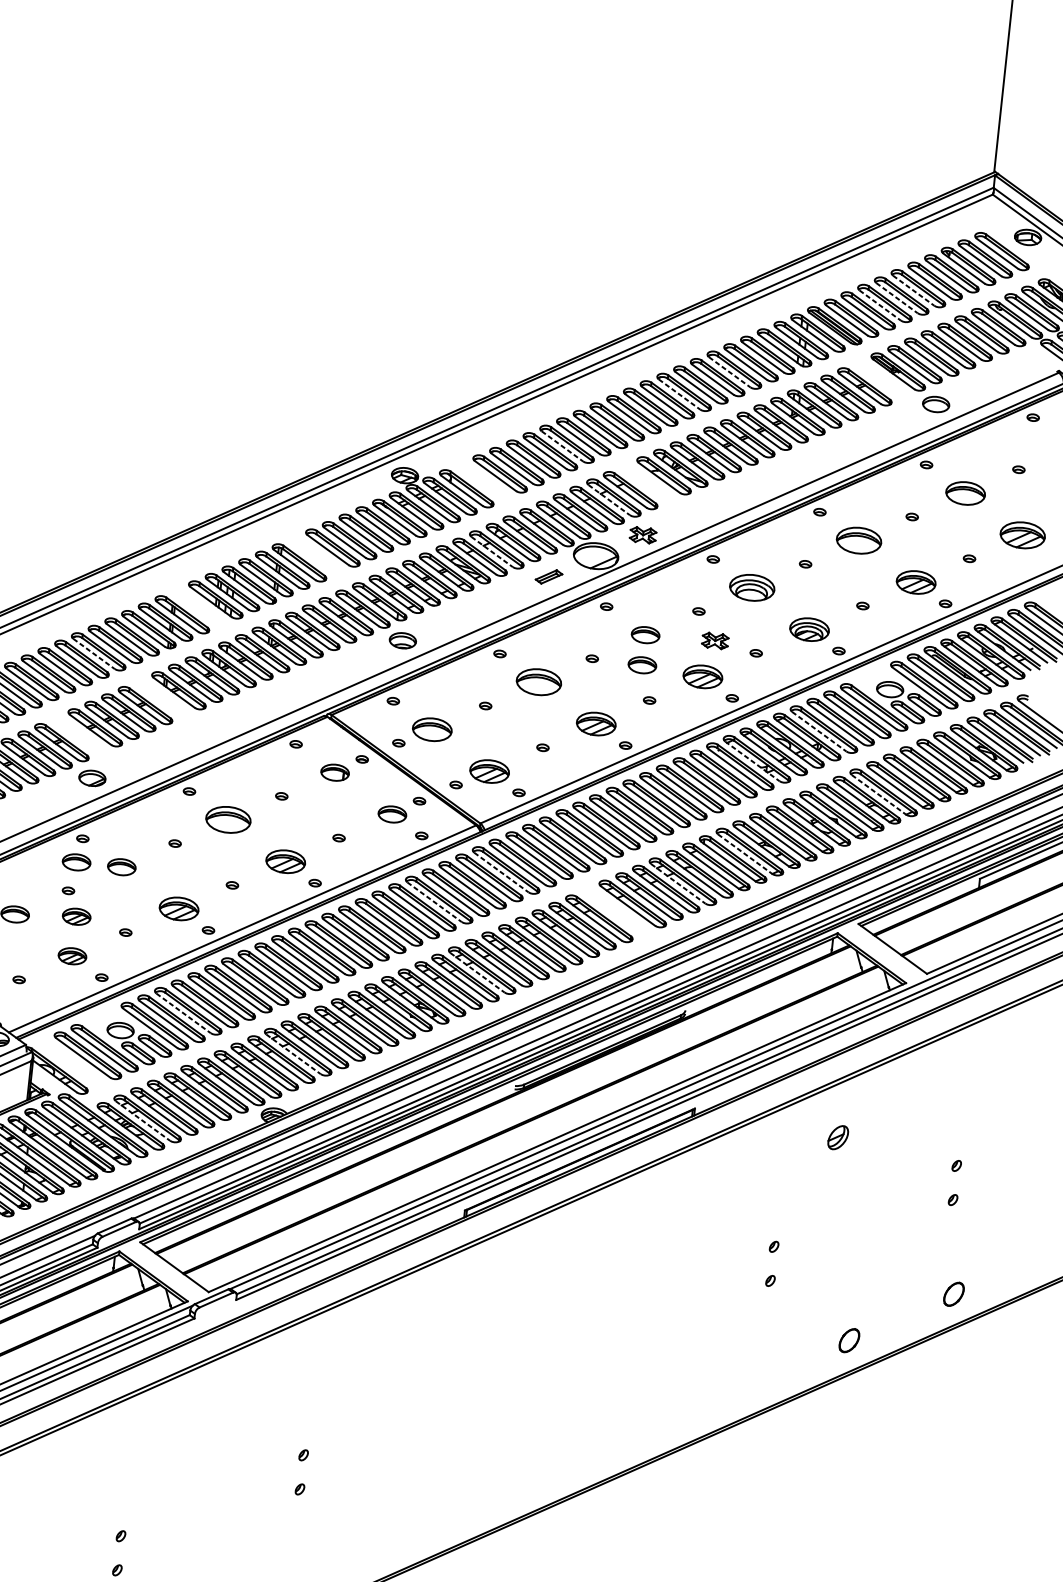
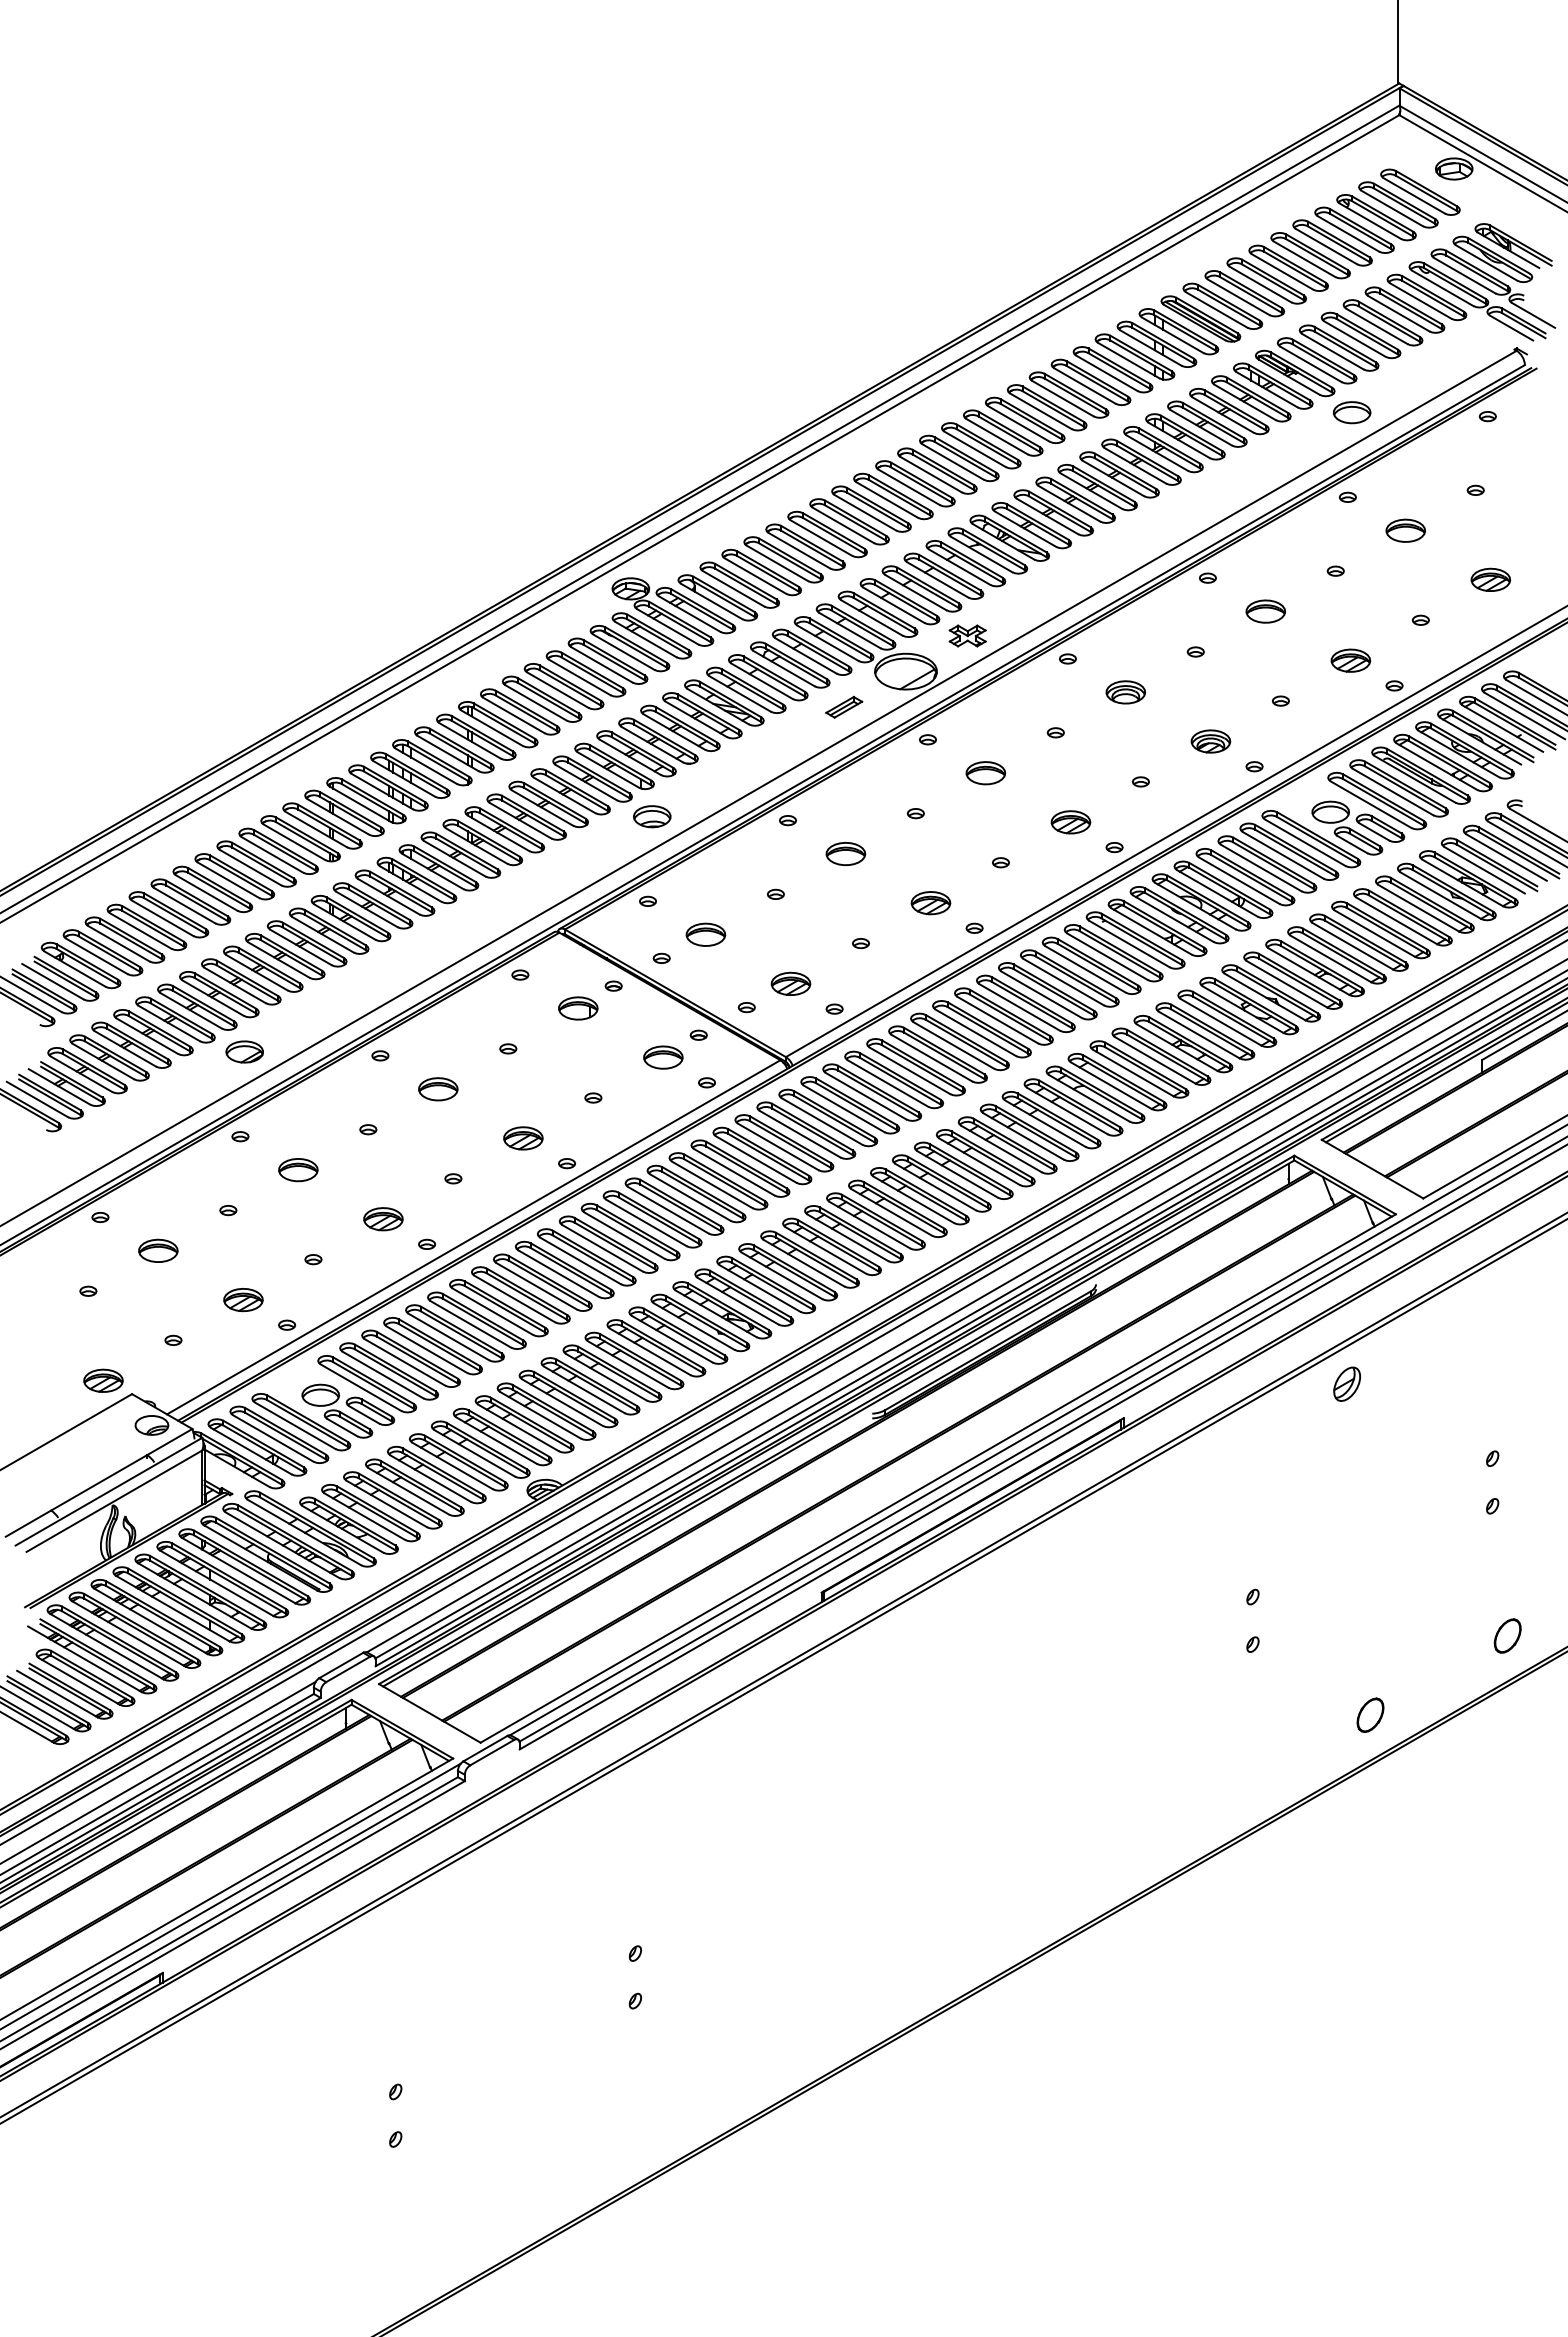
line: (913, 290) -> (1304, 259), dashed -> solid
line: (896, 298) -> (1282, 272), dashed -> solid
line: (880, 305) -> (1261, 284), dashed -> solid
line: (730, 372) -> (1063, 398), dashed -> solid
part: (881, 378) -> (1273, 385), added
line: (679, 394) -> (997, 436), dashed -> solid
line: (562, 446) -> (843, 525), dashed -> solid
part: (483, 480) -> (739, 584), added
part: (647, 483) -> (965, 563), added
part: (965, 493) -> (1405, 530), size x0.71
line: (609, 500) -> (916, 592), dashed -> solid
part: (1022, 534) -> (1490, 579), size x0.62
part: (858, 540) -> (1265, 611), size x0.62
line: (492, 552) -> (762, 681), dashed -> solid
part: (316, 555) -> (520, 711), added
part: (915, 582) -> (1350, 660), size x0.71
part: (752, 587) -> (1125, 692), size x0.62
part: (199, 607) -> (366, 800), added
part: (809, 629) -> (1210, 741), size x0.71
part: (715, 640) -> (1082, 770), removed
line: (94, 654) -> (229, 880), dashed -> solid
part: (642, 665) -> (985, 815), removed
part: (702, 676) -> (1070, 822), size x0.71
part: (538, 682) -> (845, 854), size x0.62
part: (161, 697) -> (328, 930), added
part: (595, 724) -> (930, 903), size x0.71
part: (432, 729) -> (705, 934), size x0.71
line: (819, 731) -> (1239, 880), dashed -> solid
part: (78, 735) -> (219, 994), added
line: (752, 761) -> (1151, 931), dashed -> solid
part: (489, 771) -> (790, 983), size x0.71
line: (878, 794) -> (1330, 958), dashed -> solid
part: (228, 820) -> (438, 1089), size x0.62
line: (745, 854) -> (1155, 1060), dashed -> solid
part: (285, 861) -> (523, 1138), size x0.71
part: (76, 862) -> (235, 1170), removed
line: (501, 872) -> (822, 1121), dashed -> solid
line: (678, 884) -> (1067, 1111), dashed -> solid
line: (434, 902) -> (734, 1172), dashed -> solid
part: (179, 909) -> (383, 1219), size x0.71
part: (615, 911) -> (985, 1158), added
part: (76, 917) -> (243, 1245), removed
line: (477, 972) -> (803, 1263), dashed -> solid
line: (183, 1013) -> (404, 1362), dashed -> solid
line: (293, 1054) -> (562, 1402), dashed -> solid
part: (71, 1063) -> (257, 1447), added
line: (142, 1120) -> (364, 1516), dashed -> solid
part: (837, 1137) -> (1346, 1383), moved

